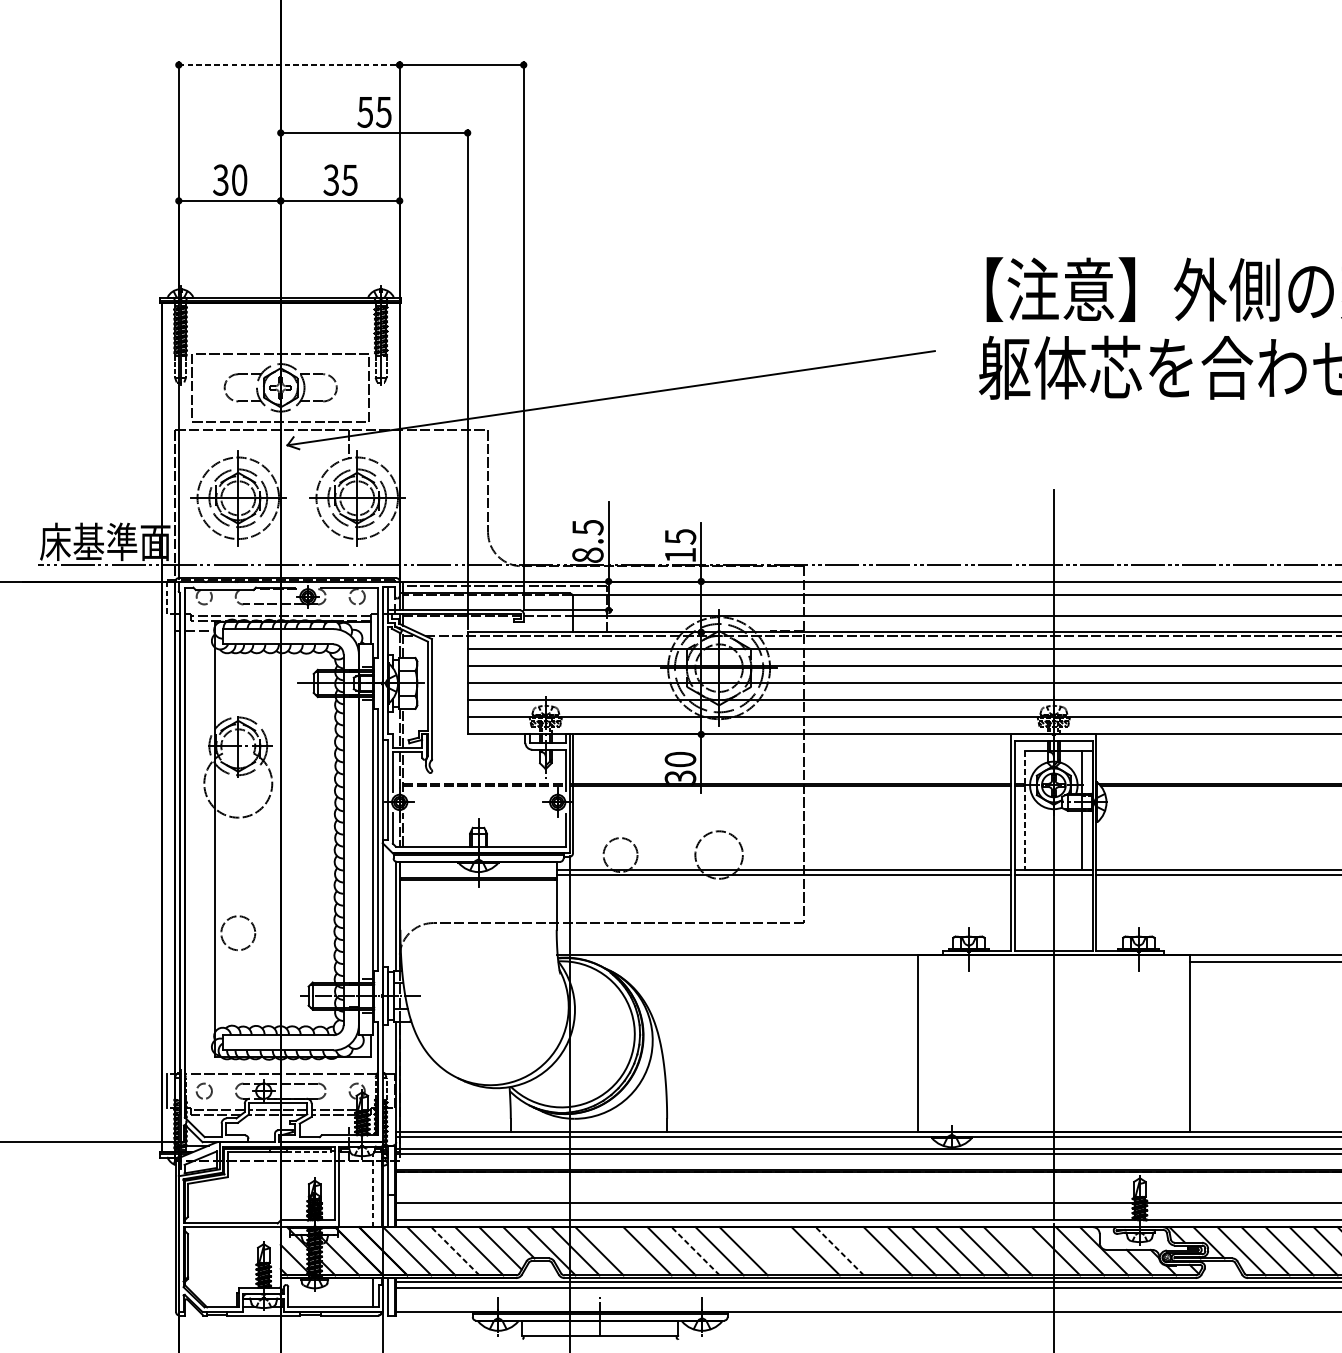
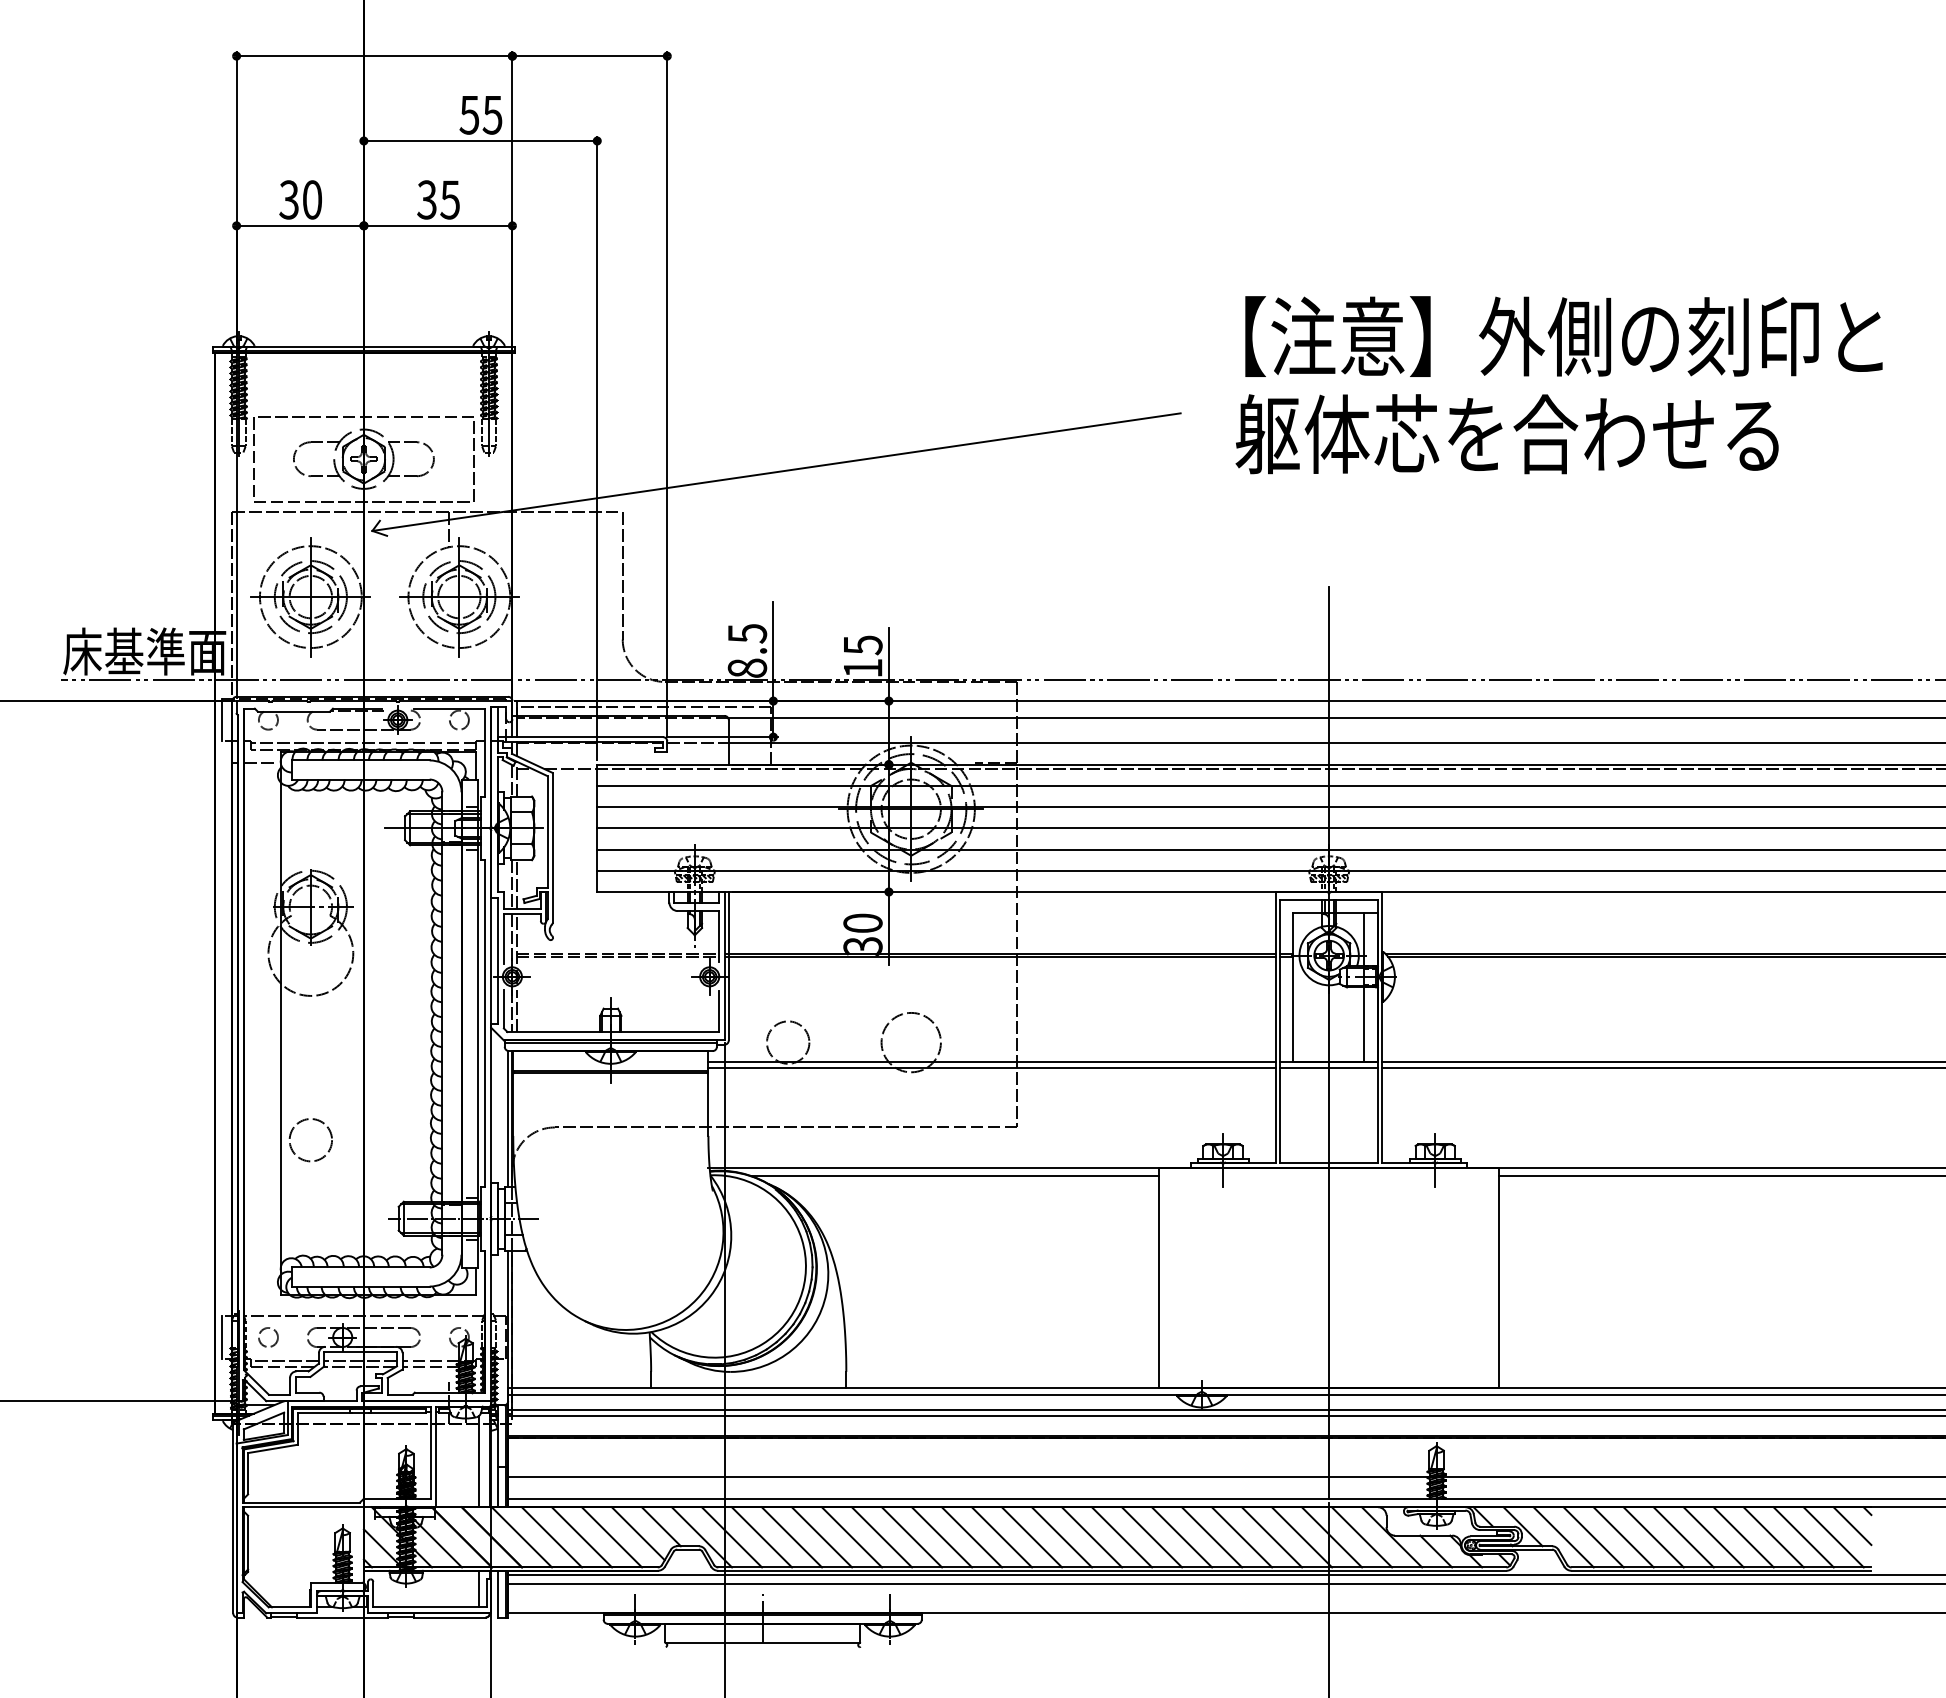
line: (289, 65) -> (374, 56), dashed -> solid
line: (166, 596) -> (221, 719), dashed -> solid
line: (1025, 810) -> (1293, 987), dashed -> solid
line: (754, 962) -> (955, 1176), added
line: (308, 1152) -> (398, 1413), dashed -> solid
line: (373, 1190) -> (479, 1461), dashed -> solid
line: (455, 1251) -> (581, 1537), dashed -> solid
line: (623, 1251) -> (791, 1537), added
line: (695, 1251) -> (881, 1537), dashed -> solid
line: (767, 1251) -> (971, 1537), added
line: (791, 1251) -> (1001, 1537), added
line: (839, 1251) -> (1061, 1537), dashed -> solid
line: (863, 1251) -> (1091, 1537), added
line: (1031, 1251) -> (1301, 1537), added

